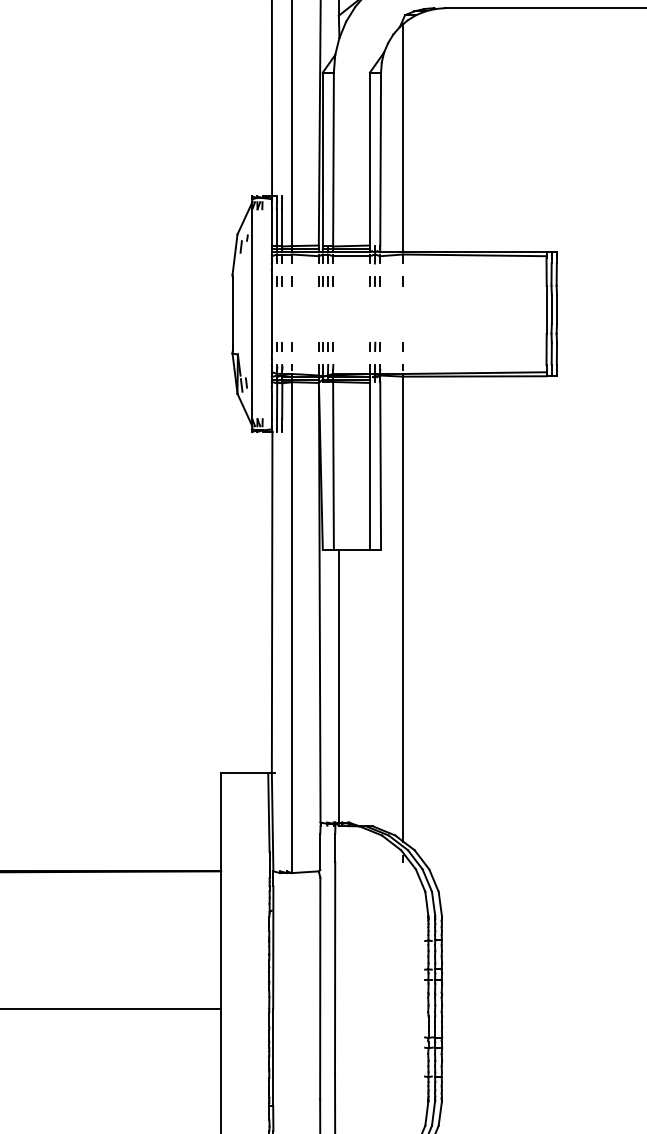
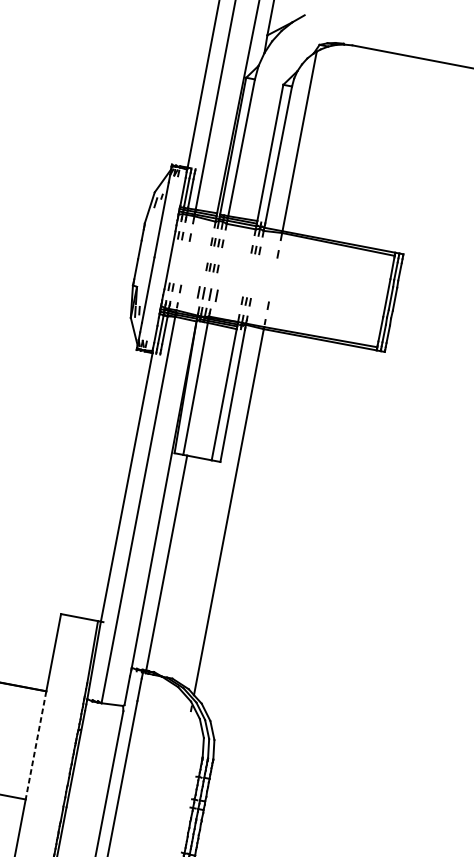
part: (325, 313) -> (212, 267), added
part: (325, 346) -> (207, 293), size x1.6
line: (221, 940) -> (36, 745), solid -> dashed

